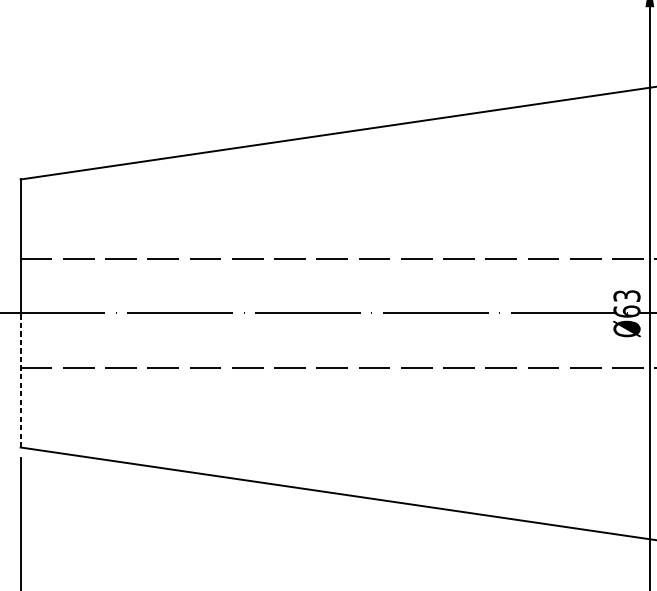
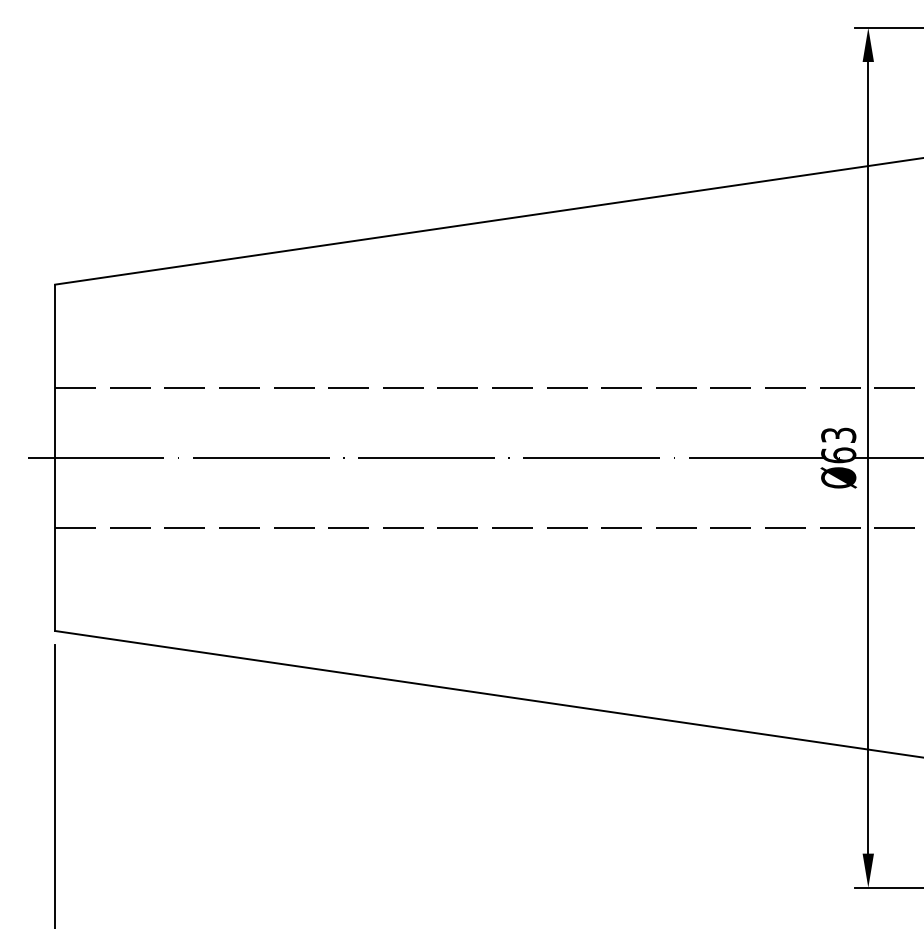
line: (20, 380) -> (55, 544), dashed -> solid

